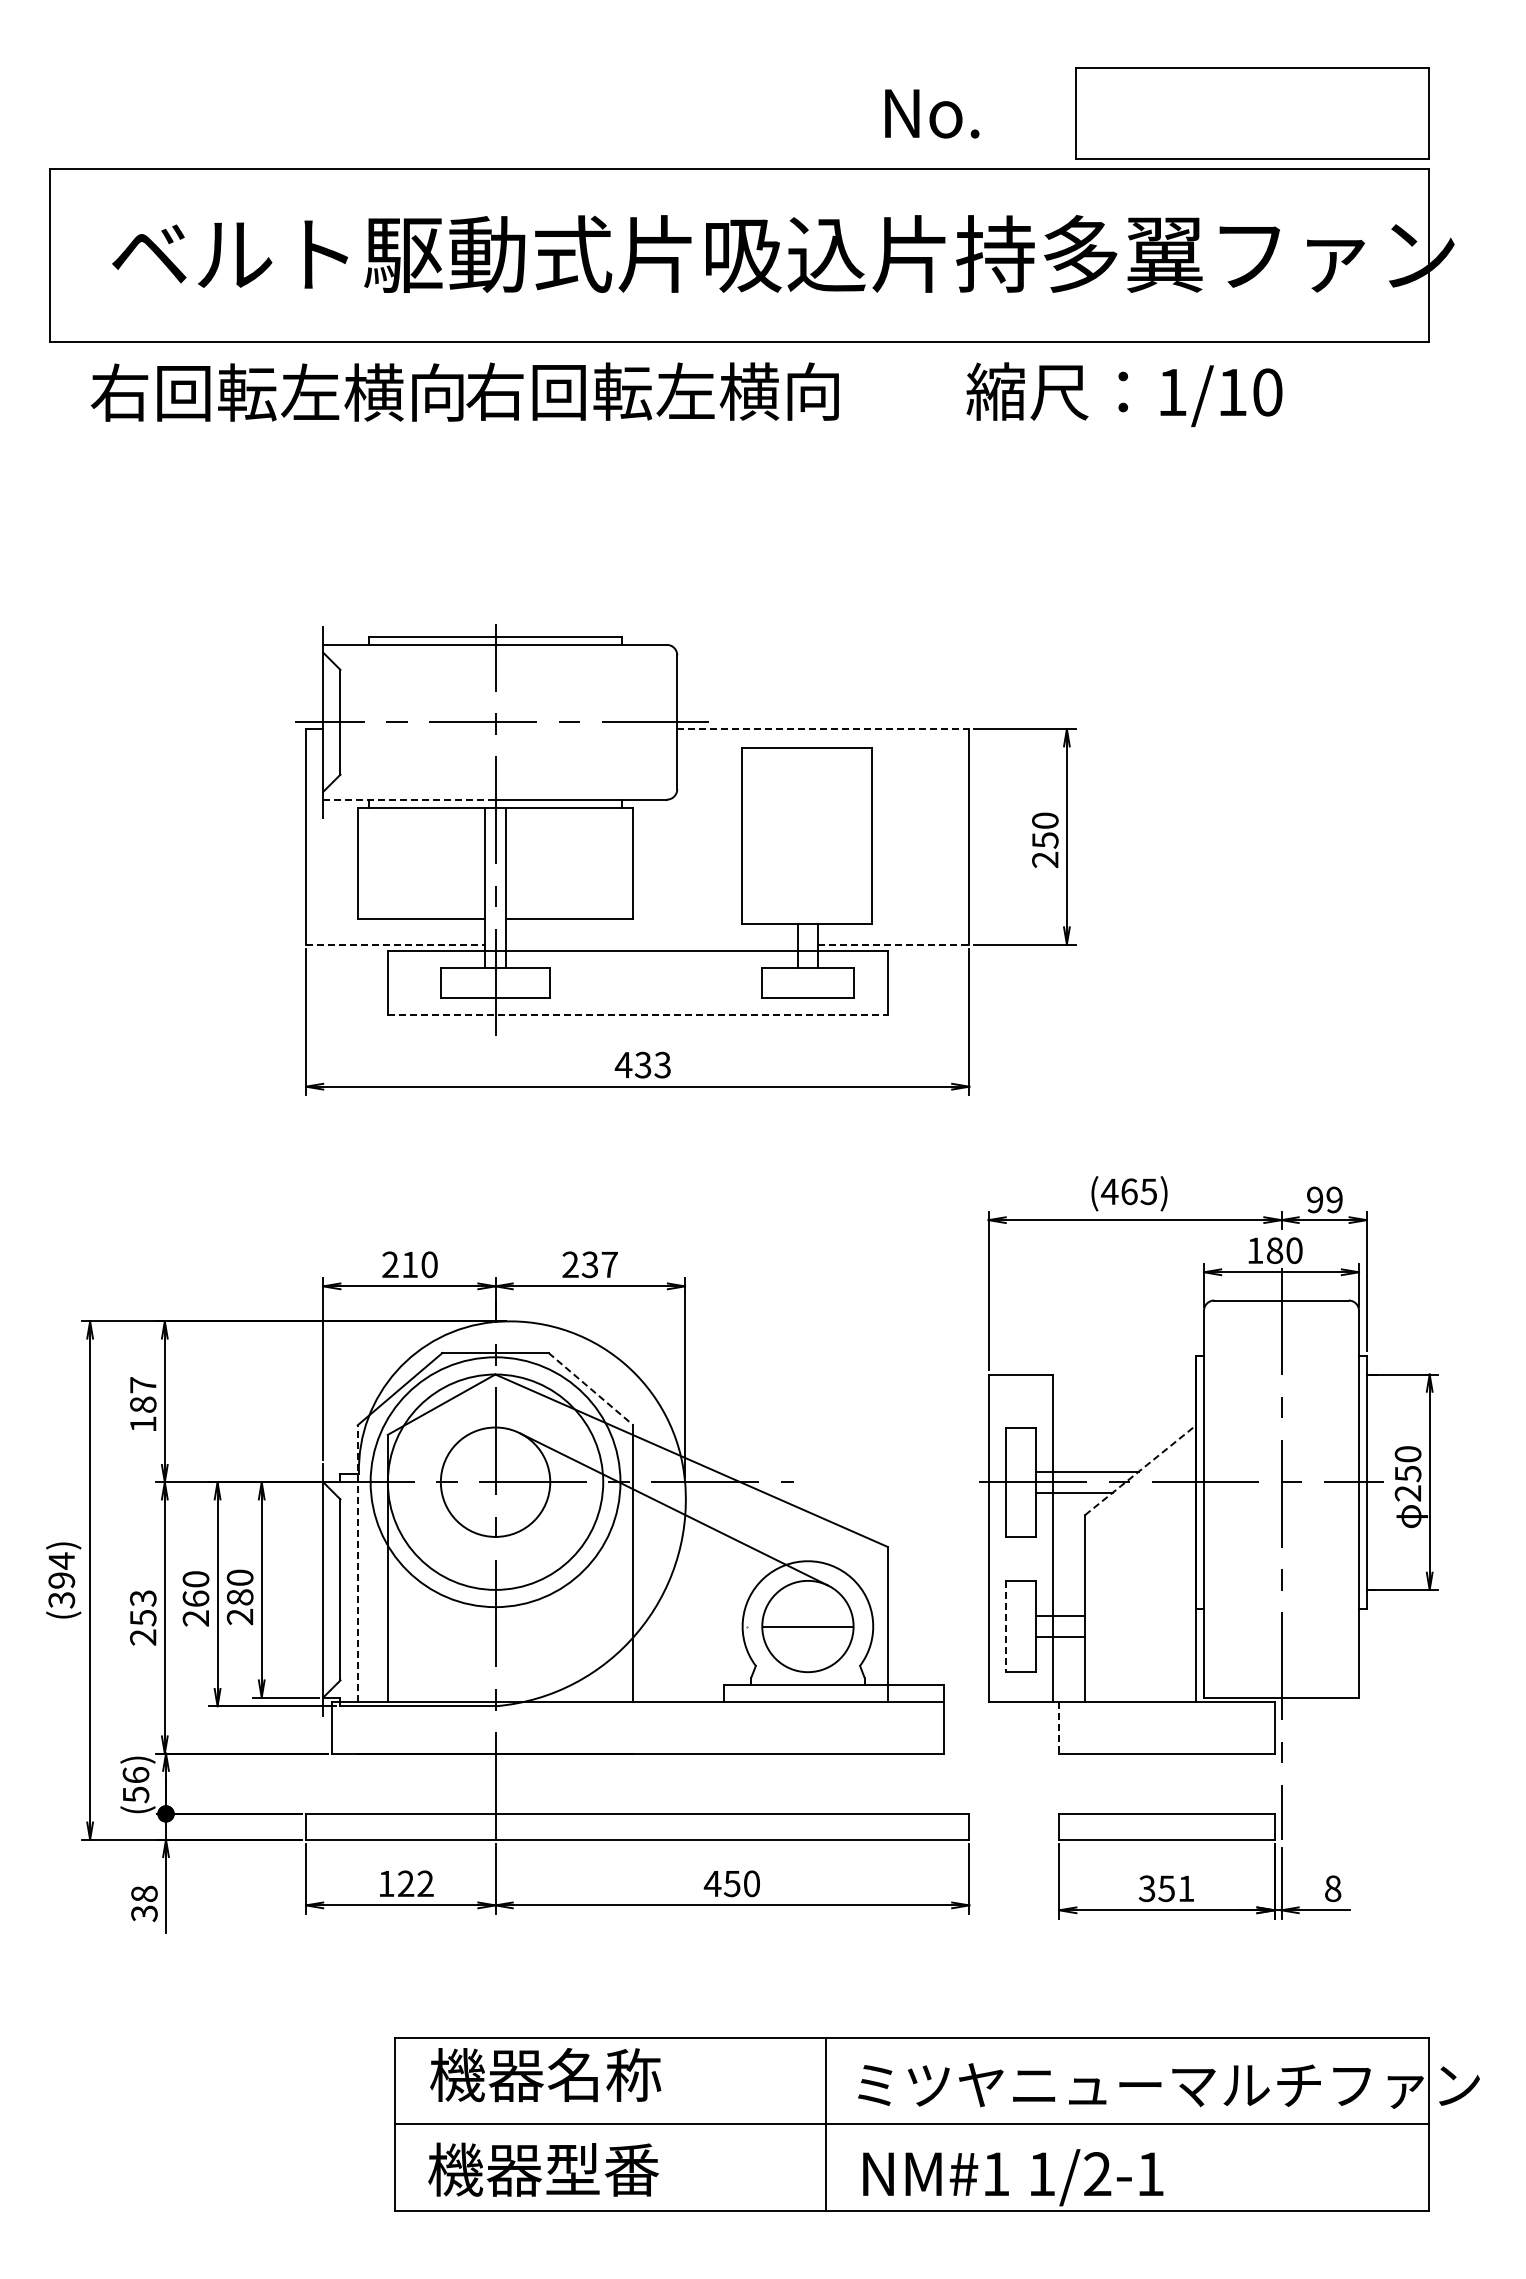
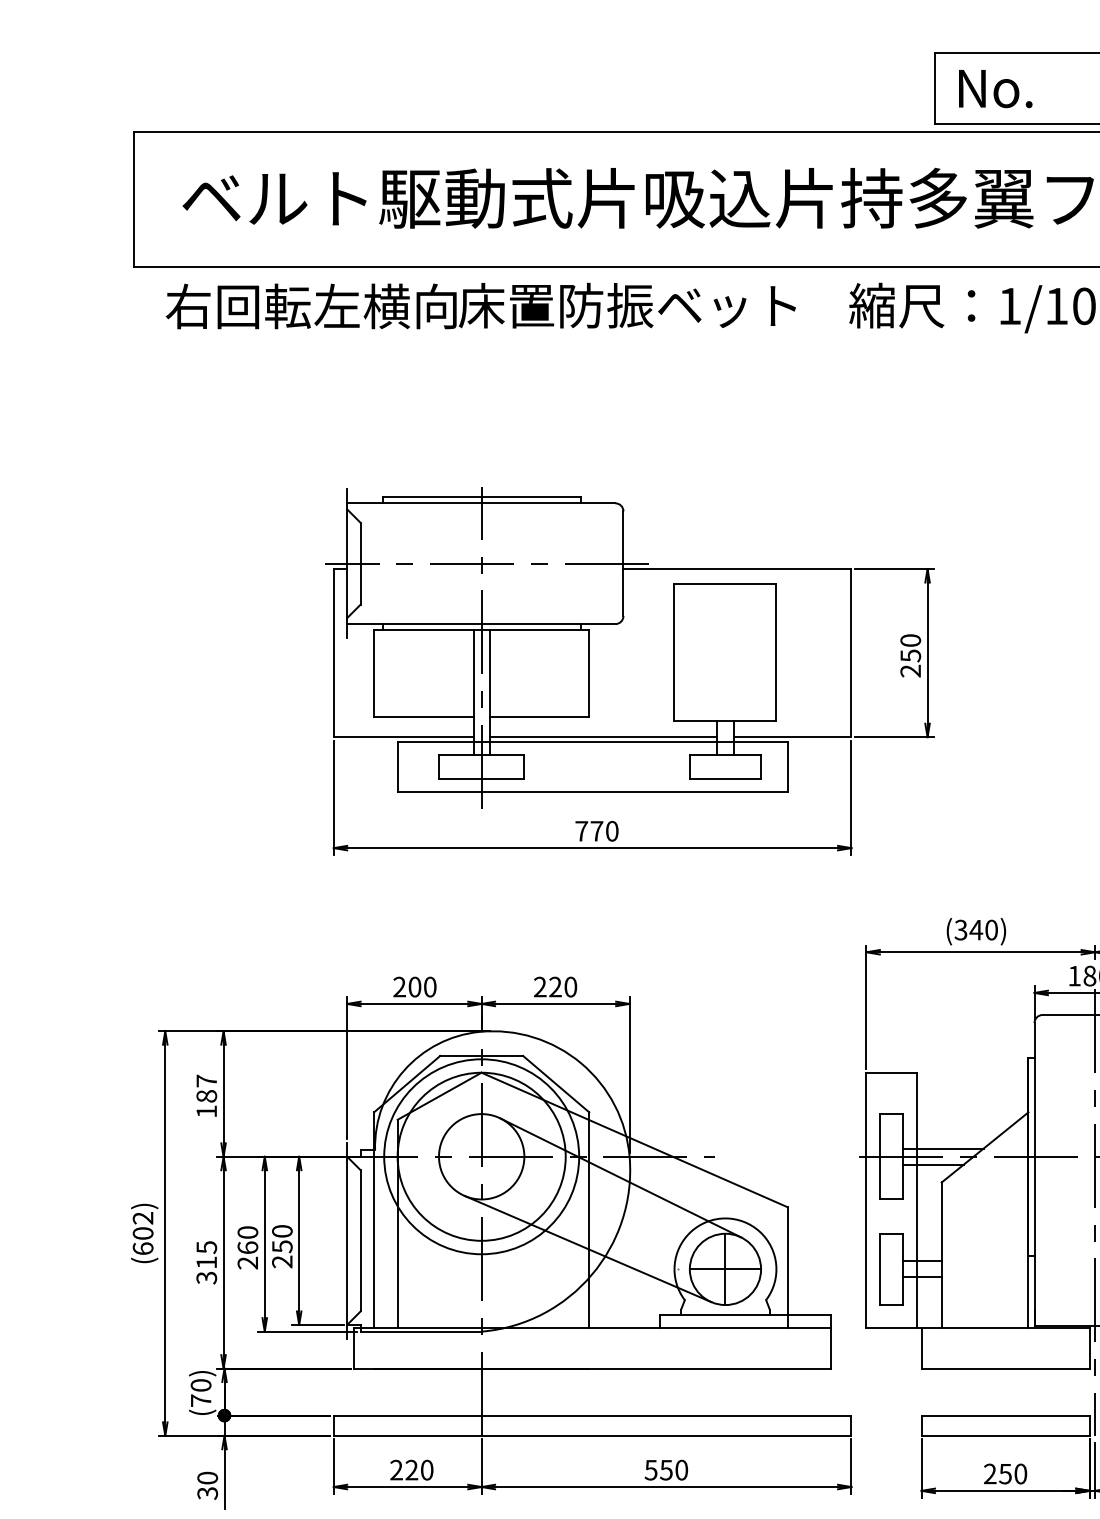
text: (932, 113) -> (995, 88), moved
text: (682, 391) -> (627, 305), 右回転左横向 -> 床置防振ベット
line: (823, 729) -> (737, 569), dashed -> solid
line: (409, 799) -> (414, 623), dashed -> solid
line: (395, 944) -> (403, 737), dashed -> solid
line: (651, 944) -> (603, 737), added
line: (893, 944) -> (792, 737), dashed -> solid
line: (637, 1015) -> (592, 792), dashed -> solid
text: (642, 1064) -> (596, 830), 433 -> 770
text: (1128, 1191) -> (975, 929), (465) -> (340)
text: (410, 1264) -> (415, 986), 210 -> 200
text: (599, 1264) -> (562, 986), 237 -> 220
line: (591, 1389) -> (556, 1084), dashed -> solid
line: (1141, 1469) -> (985, 1146), dashed -> solid
line: (357, 1563) -> (373, 1220), dashed -> solid
text: (61, 1580) -> (142, 1233), (394) -> (602)
text: (240, 1597) -> (282, 1246), 280 -> 250
line: (631, 1600) -> (587, 1249), added
text: (143, 1617) -> (206, 1262), 253 -> 315
line: (807, 1626) -> (725, 1269), added
line: (1005, 1626) -> (879, 1269), dashed -> solid
line: (1059, 1727) -> (921, 1348), dashed -> solid
text: (135, 1785) -> (200, 1393), (56) -> (70)
text: (405, 1883) -> (411, 1469), 122 -> 220
text: (712, 1884) -> (650, 1470), 450 -> 550
text: (1166, 1888) -> (1005, 1473), 351 -> 250
text: (144, 1893) -> (207, 1477), 38 -> 30

